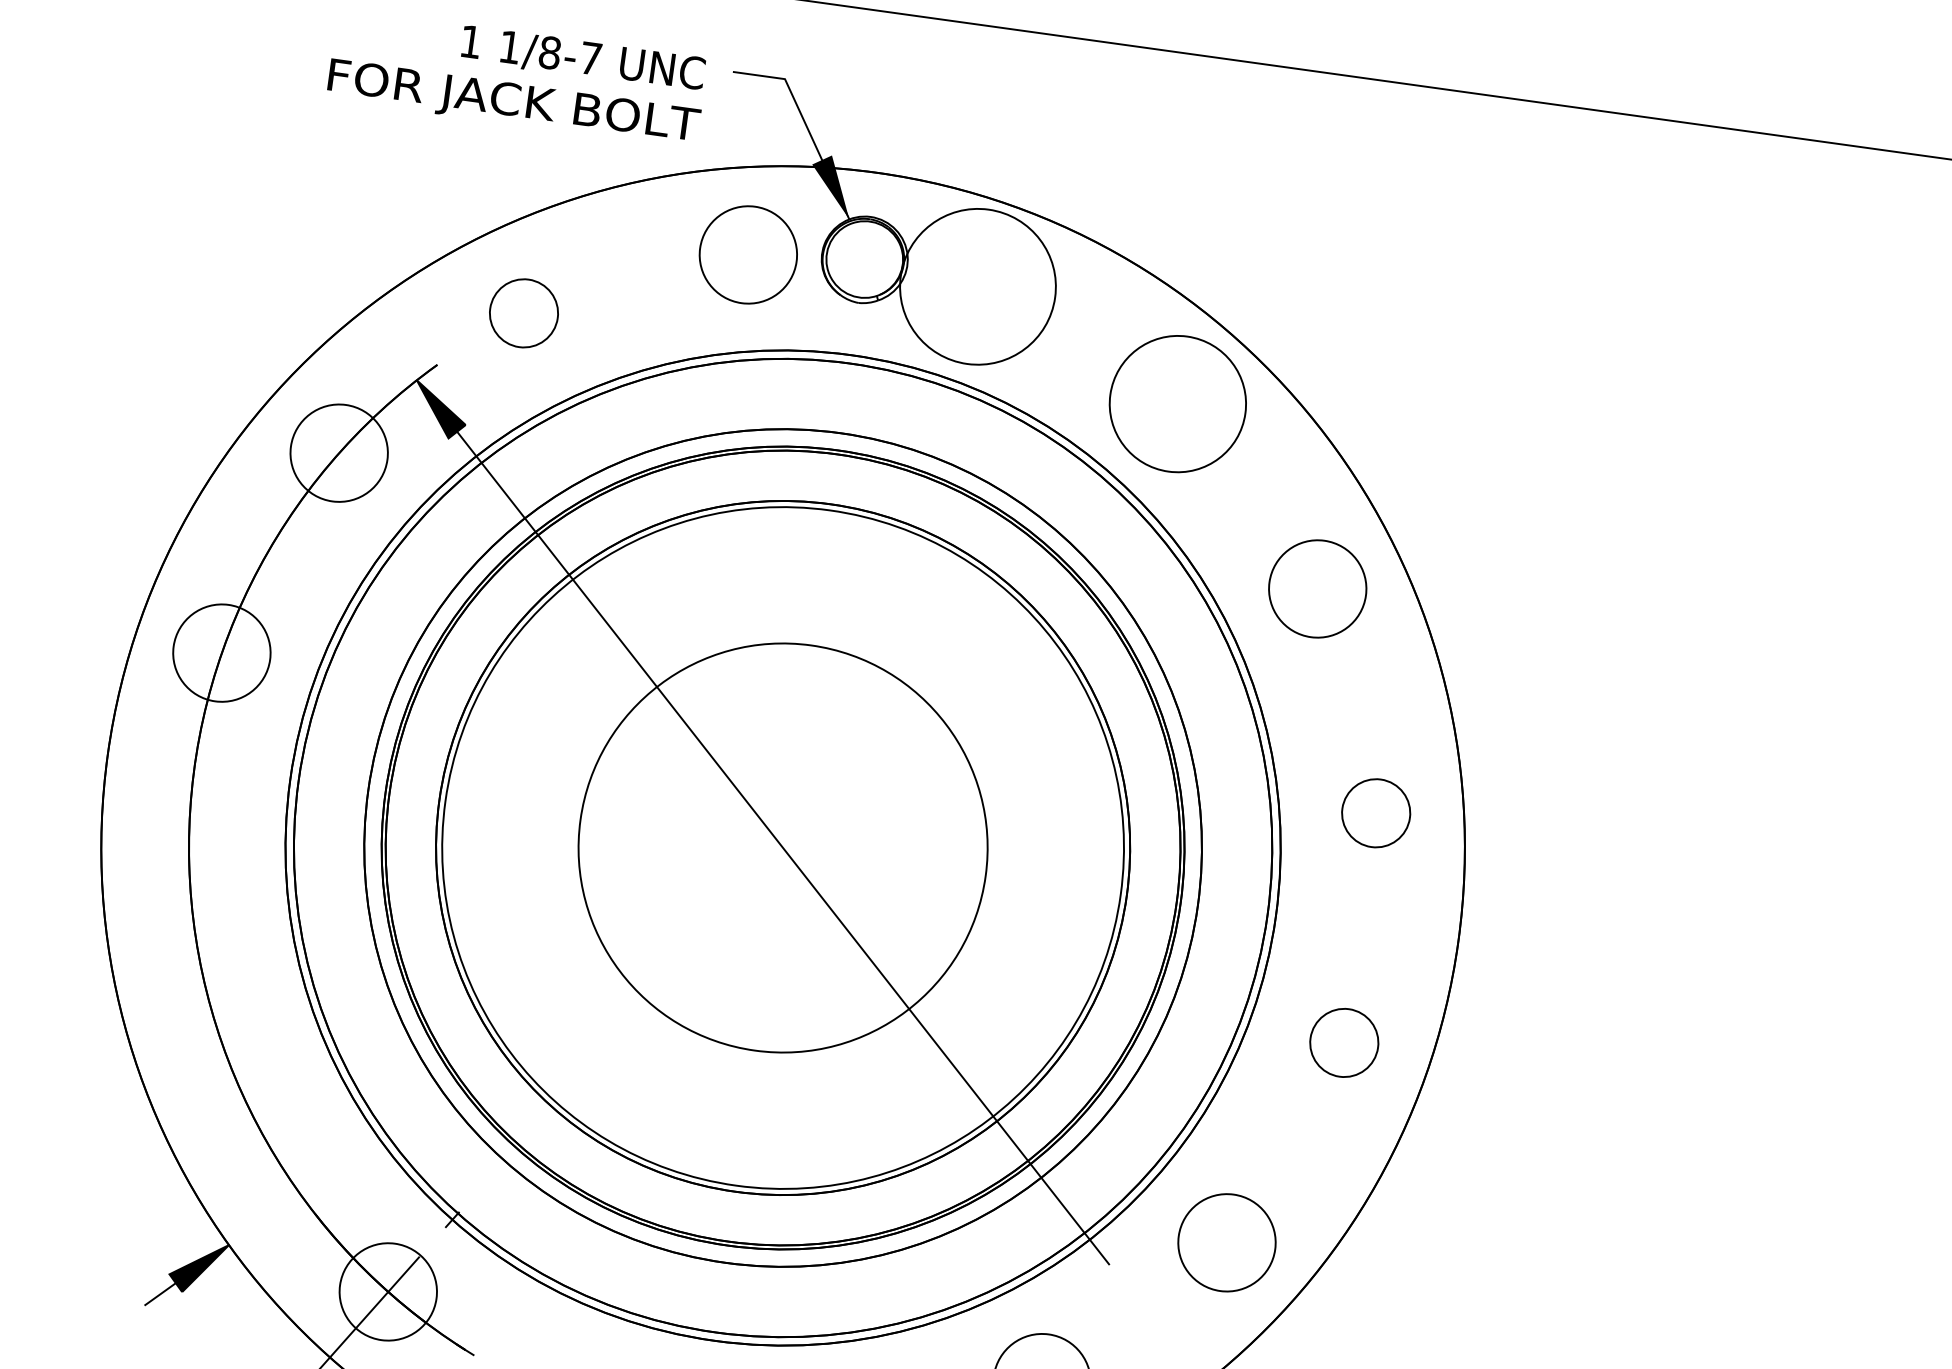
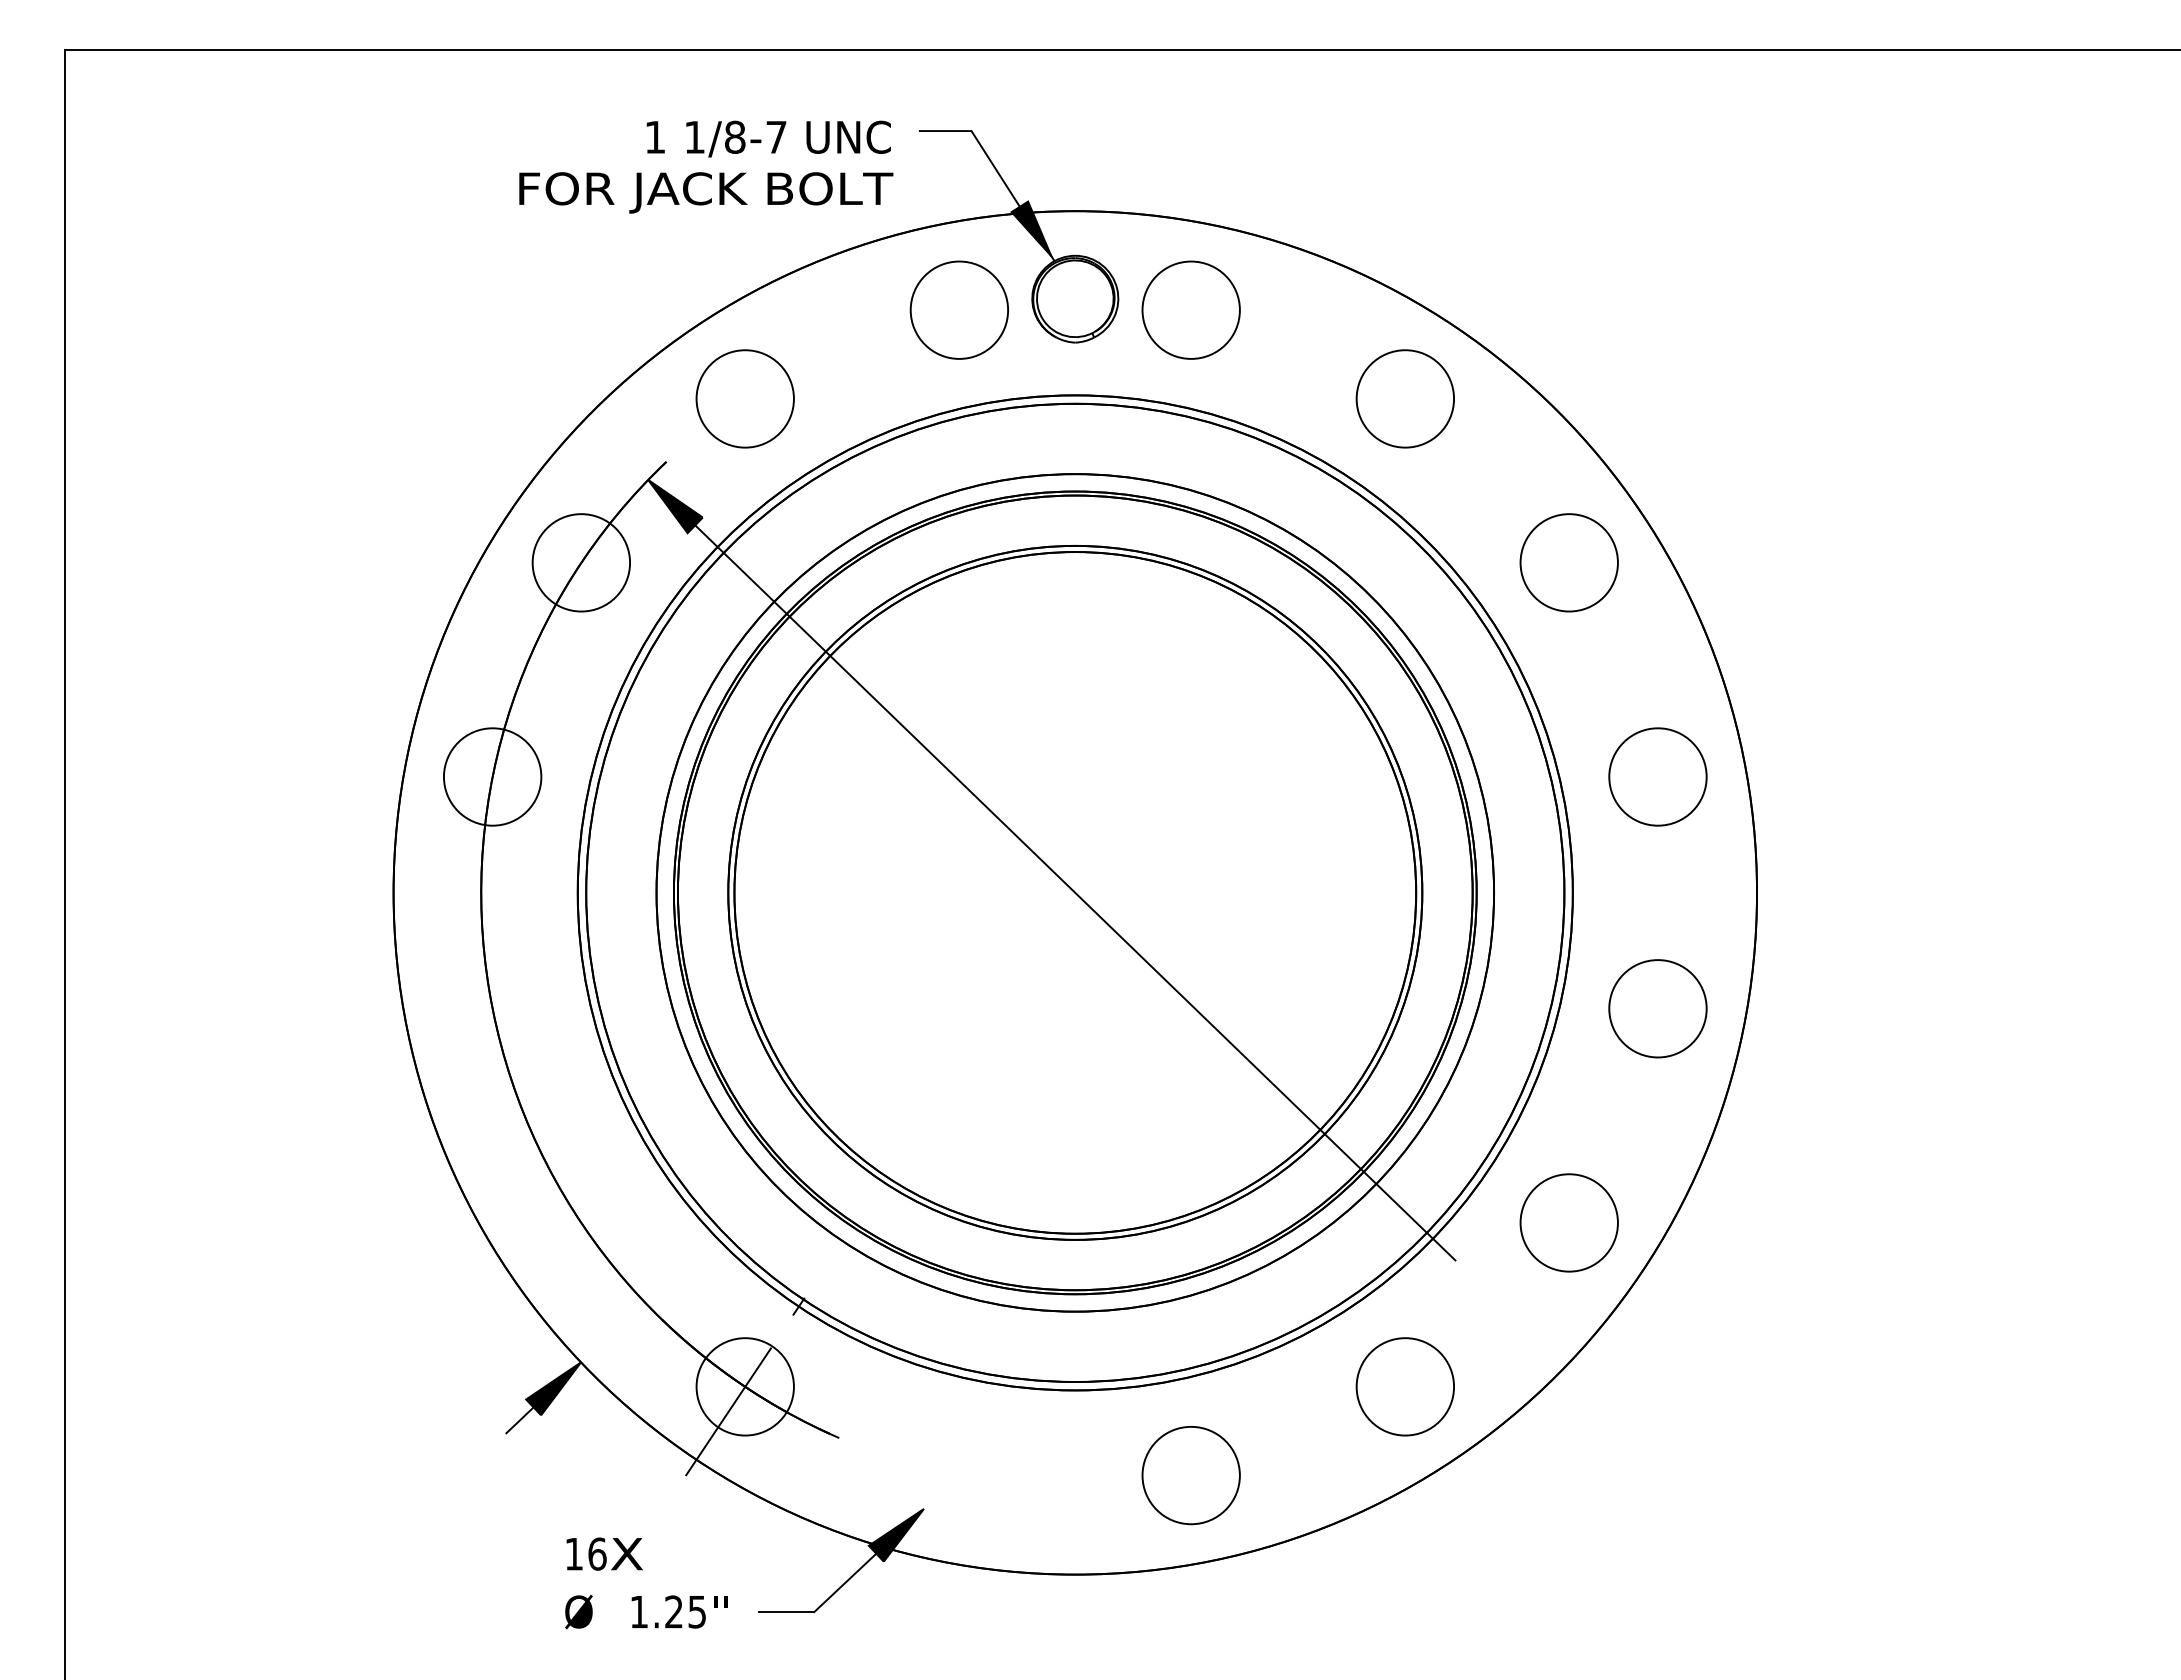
circle: (977, 285) -> (1190, 309), size x0.62
circle: (523, 312) -> (744, 398), size x1.43
circle: (1178, 403) -> (1405, 398), size x0.71
circle: (1375, 812) -> (1657, 776), size x1.43
circle: (783, 847) -> (1075, 892), size x1.67
circle: (1343, 1042) -> (1657, 1008), size x1.43

